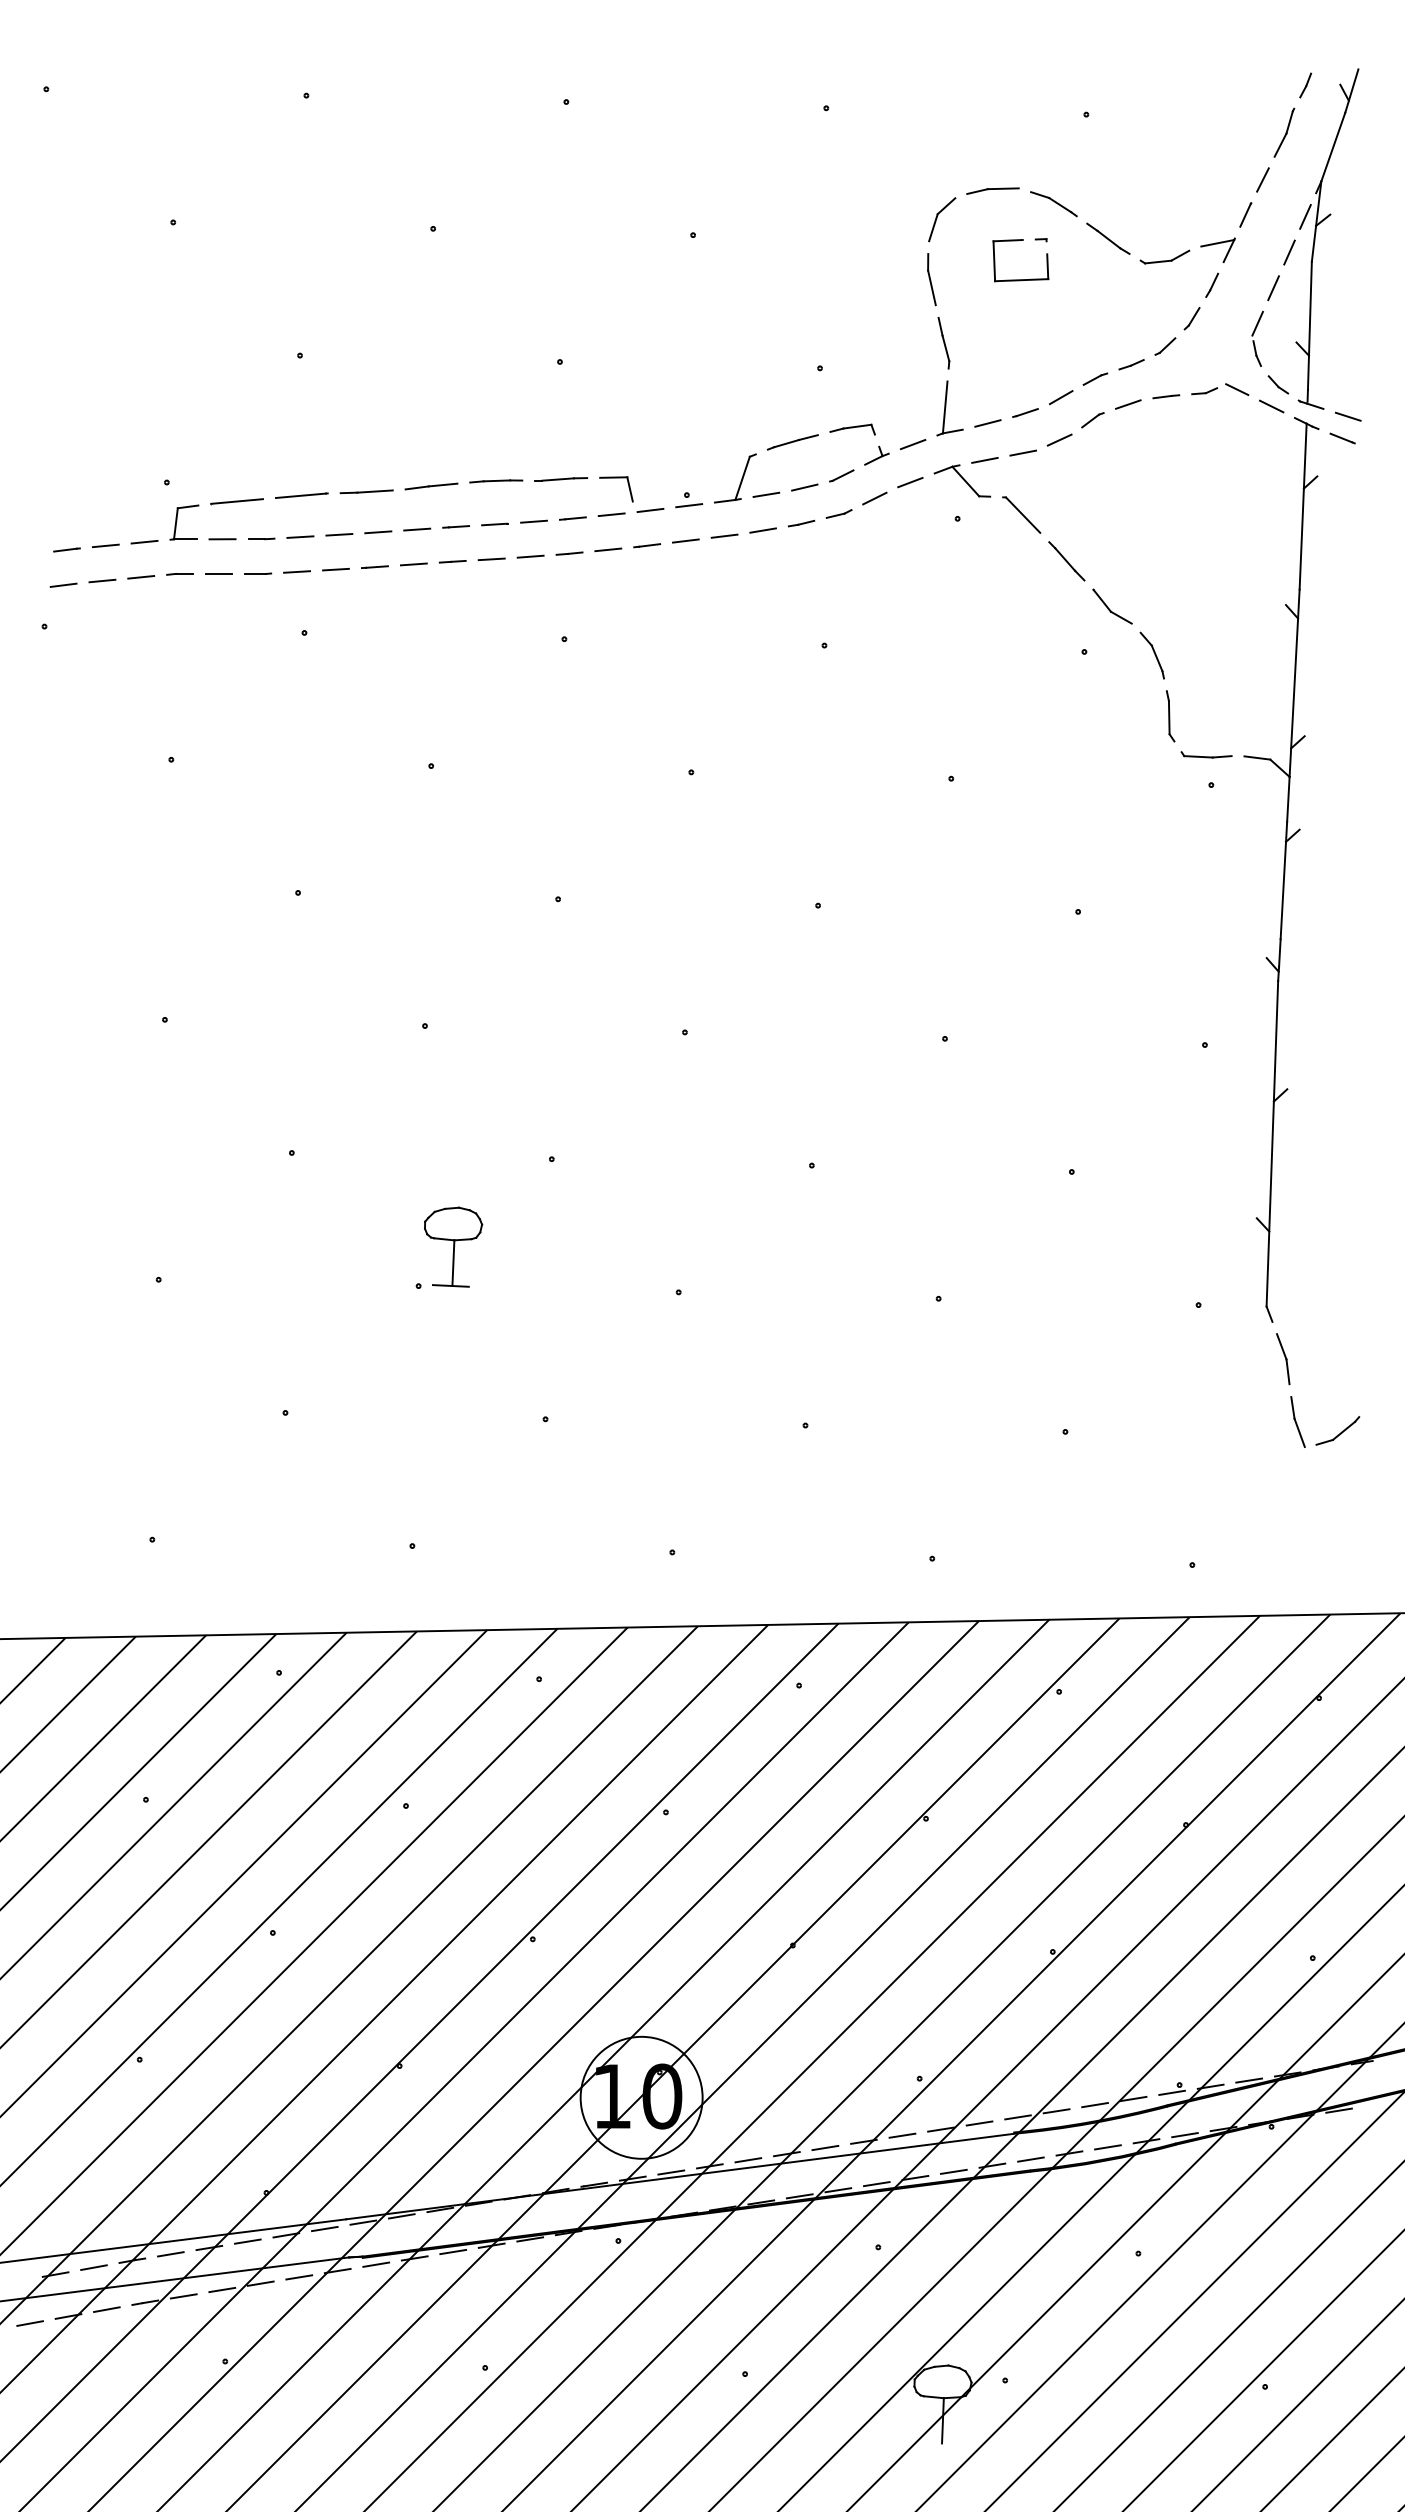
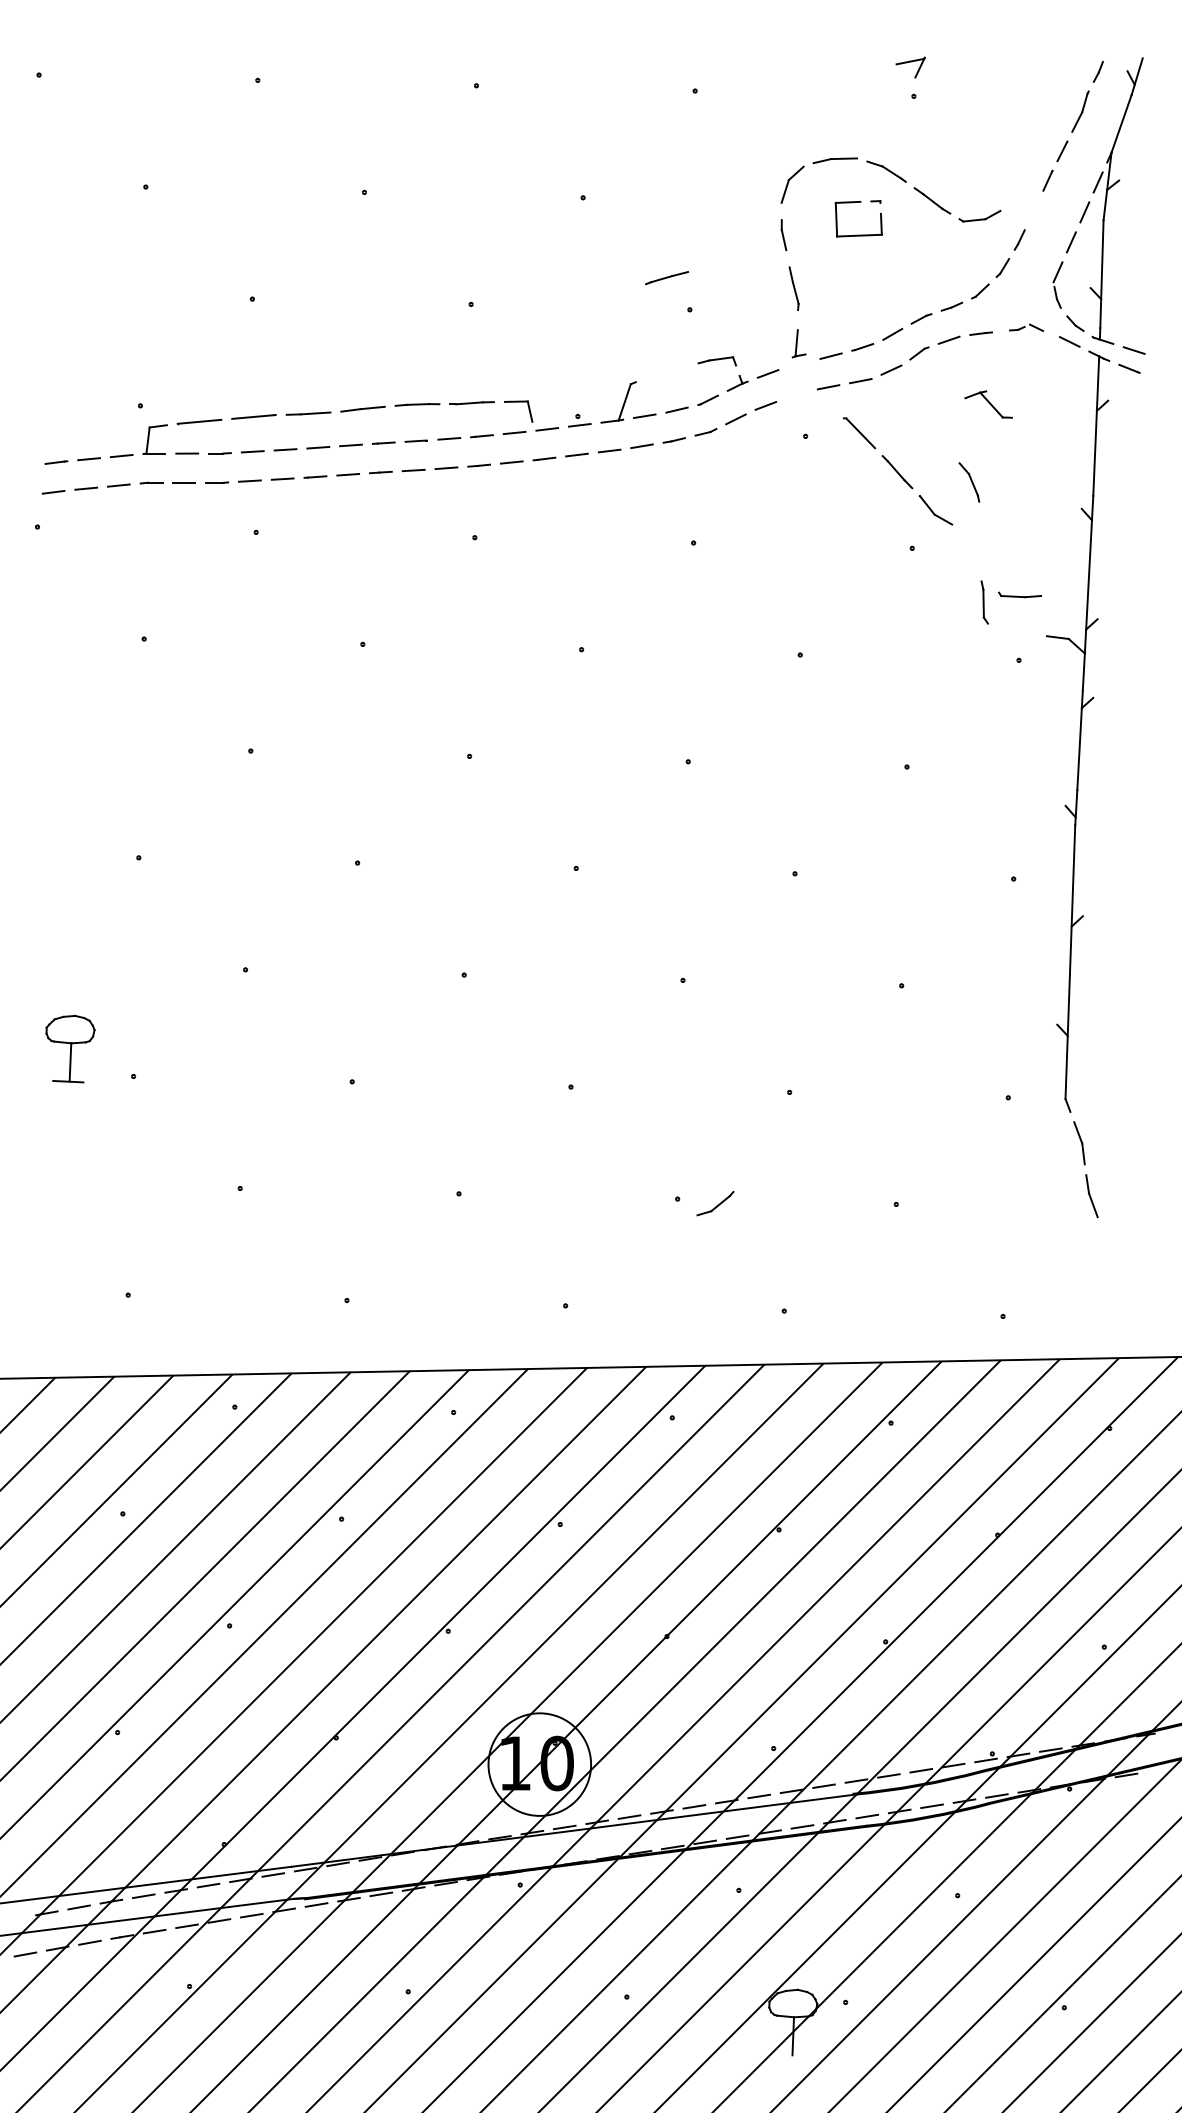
part: (1217, 250) -> (910, 67), moved
part: (931, 278) -> (783, 234), size x0.7
part: (1220, 389) -> (1026, 327), size x0.7
part: (949, 408) -> (798, 343), size x0.6
line: (792, 442) -> (666, 278), moved
part: (962, 480) -> (988, 404), moved
part: (1152, 655) -> (969, 482), moved
part: (1205, 754) -> (1019, 594), moved
part: (453, 1246) -> (70, 1048), moved
part: (1337, 1430) -> (715, 1203), moved

